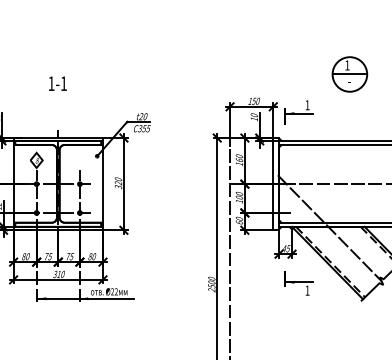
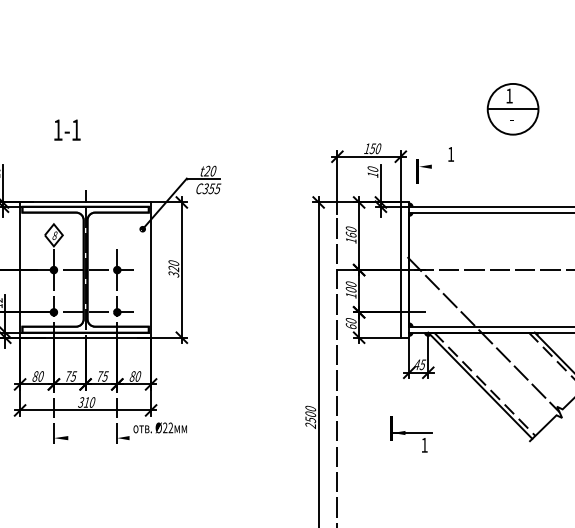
text: (57, 83) -> (66, 129), moved
line: (298, 113) -> (437, 166), removed
part: (298, 283) -> (411, 434), moved
line: (84, 298) -> (124, 437), removed

